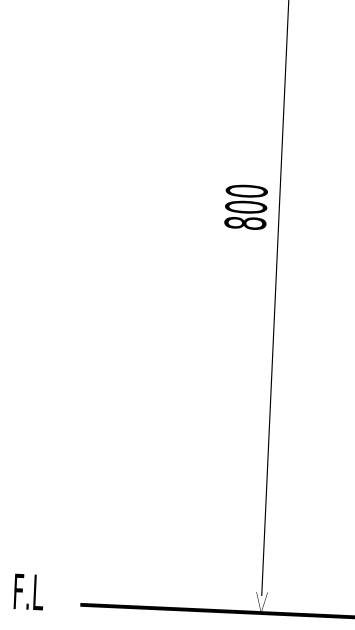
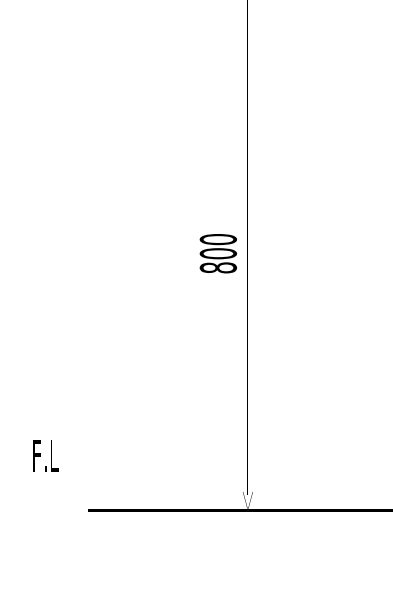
text: (245, 206) -> (217, 253), moved
text: (28, 591) -> (45, 455), moved

